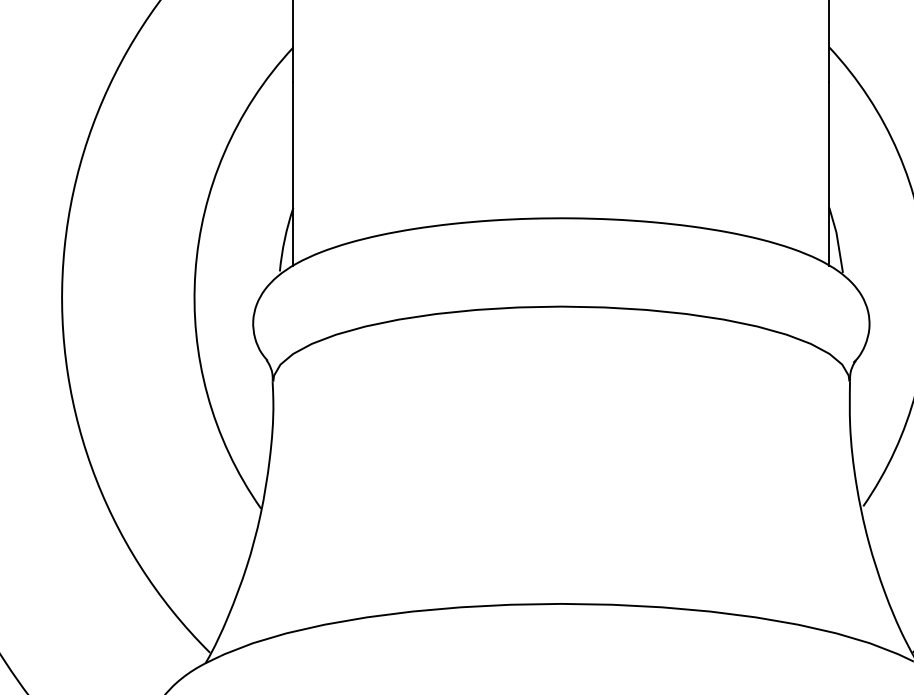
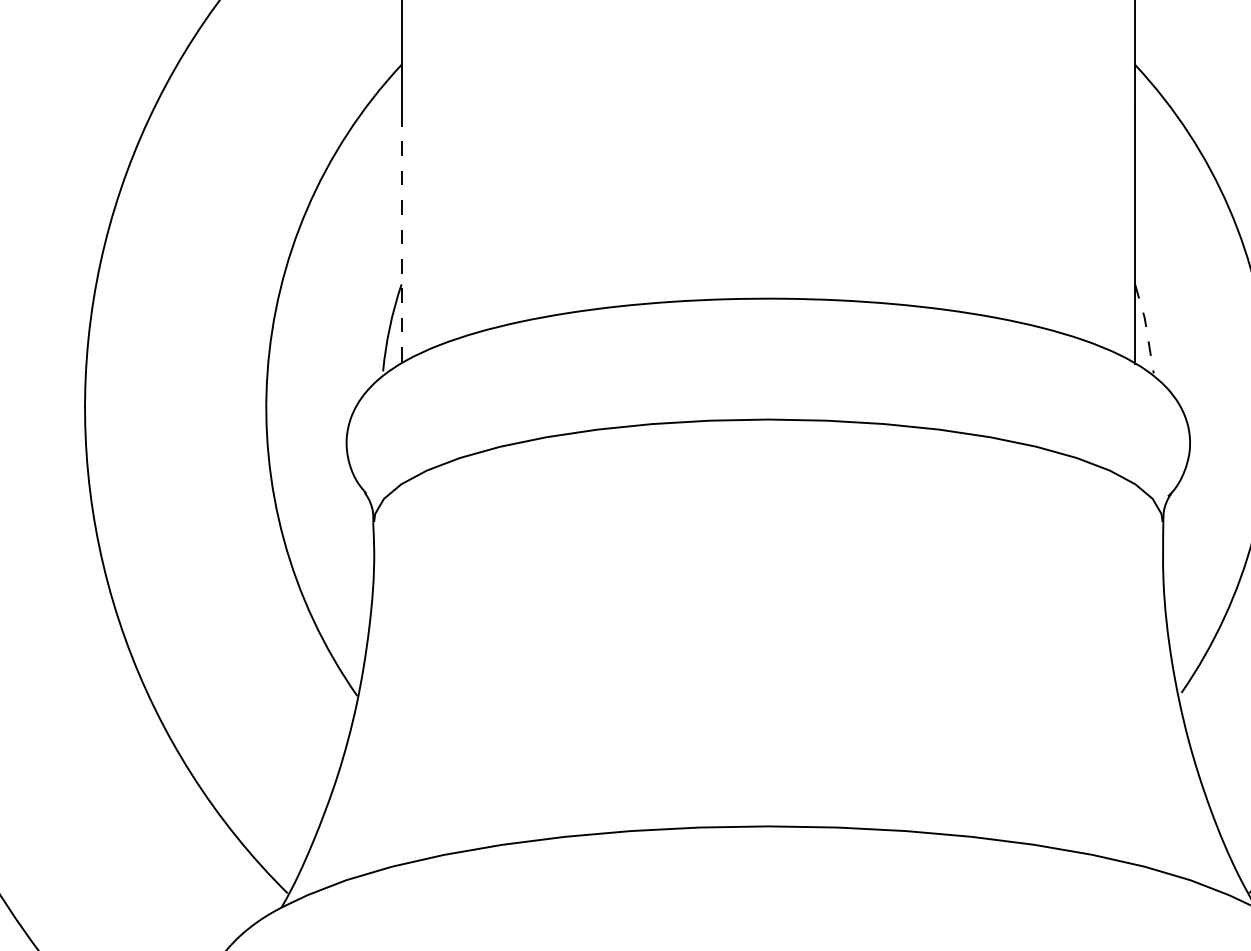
line: (293, 173) -> (401, 237), solid -> dashed
line: (837, 240) -> (1146, 328), solid -> dashed

